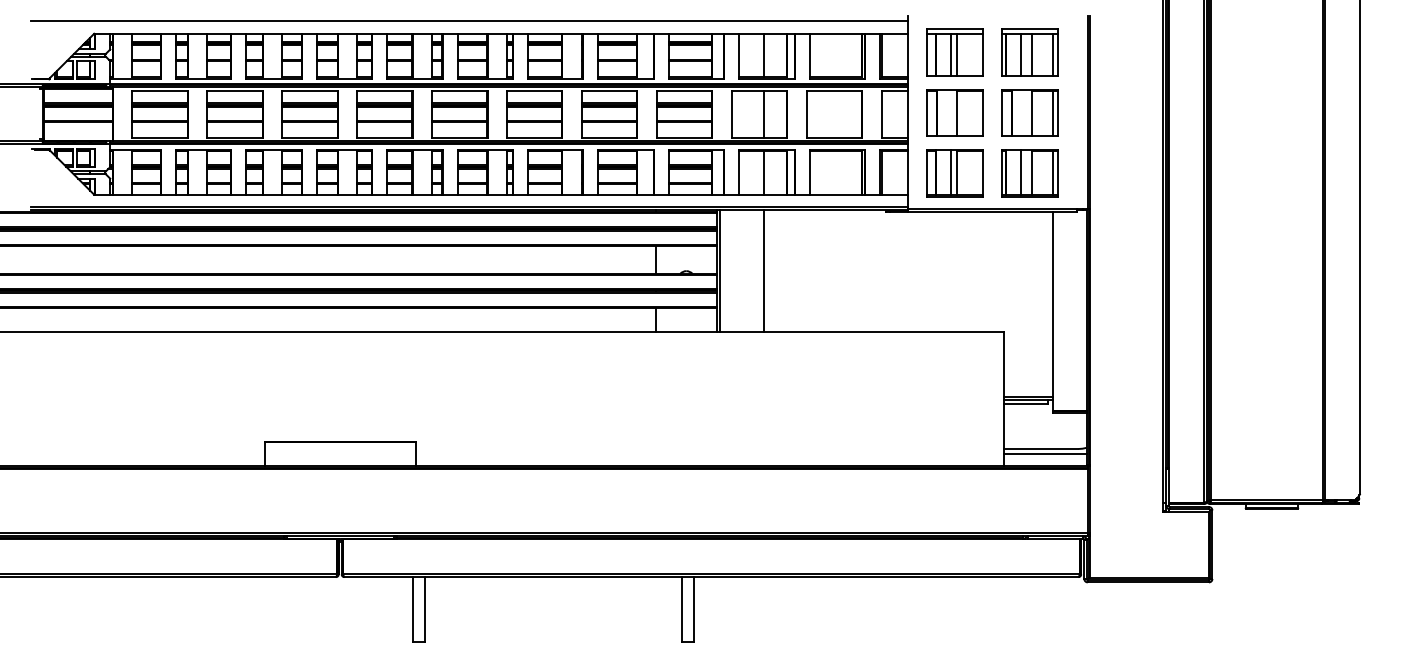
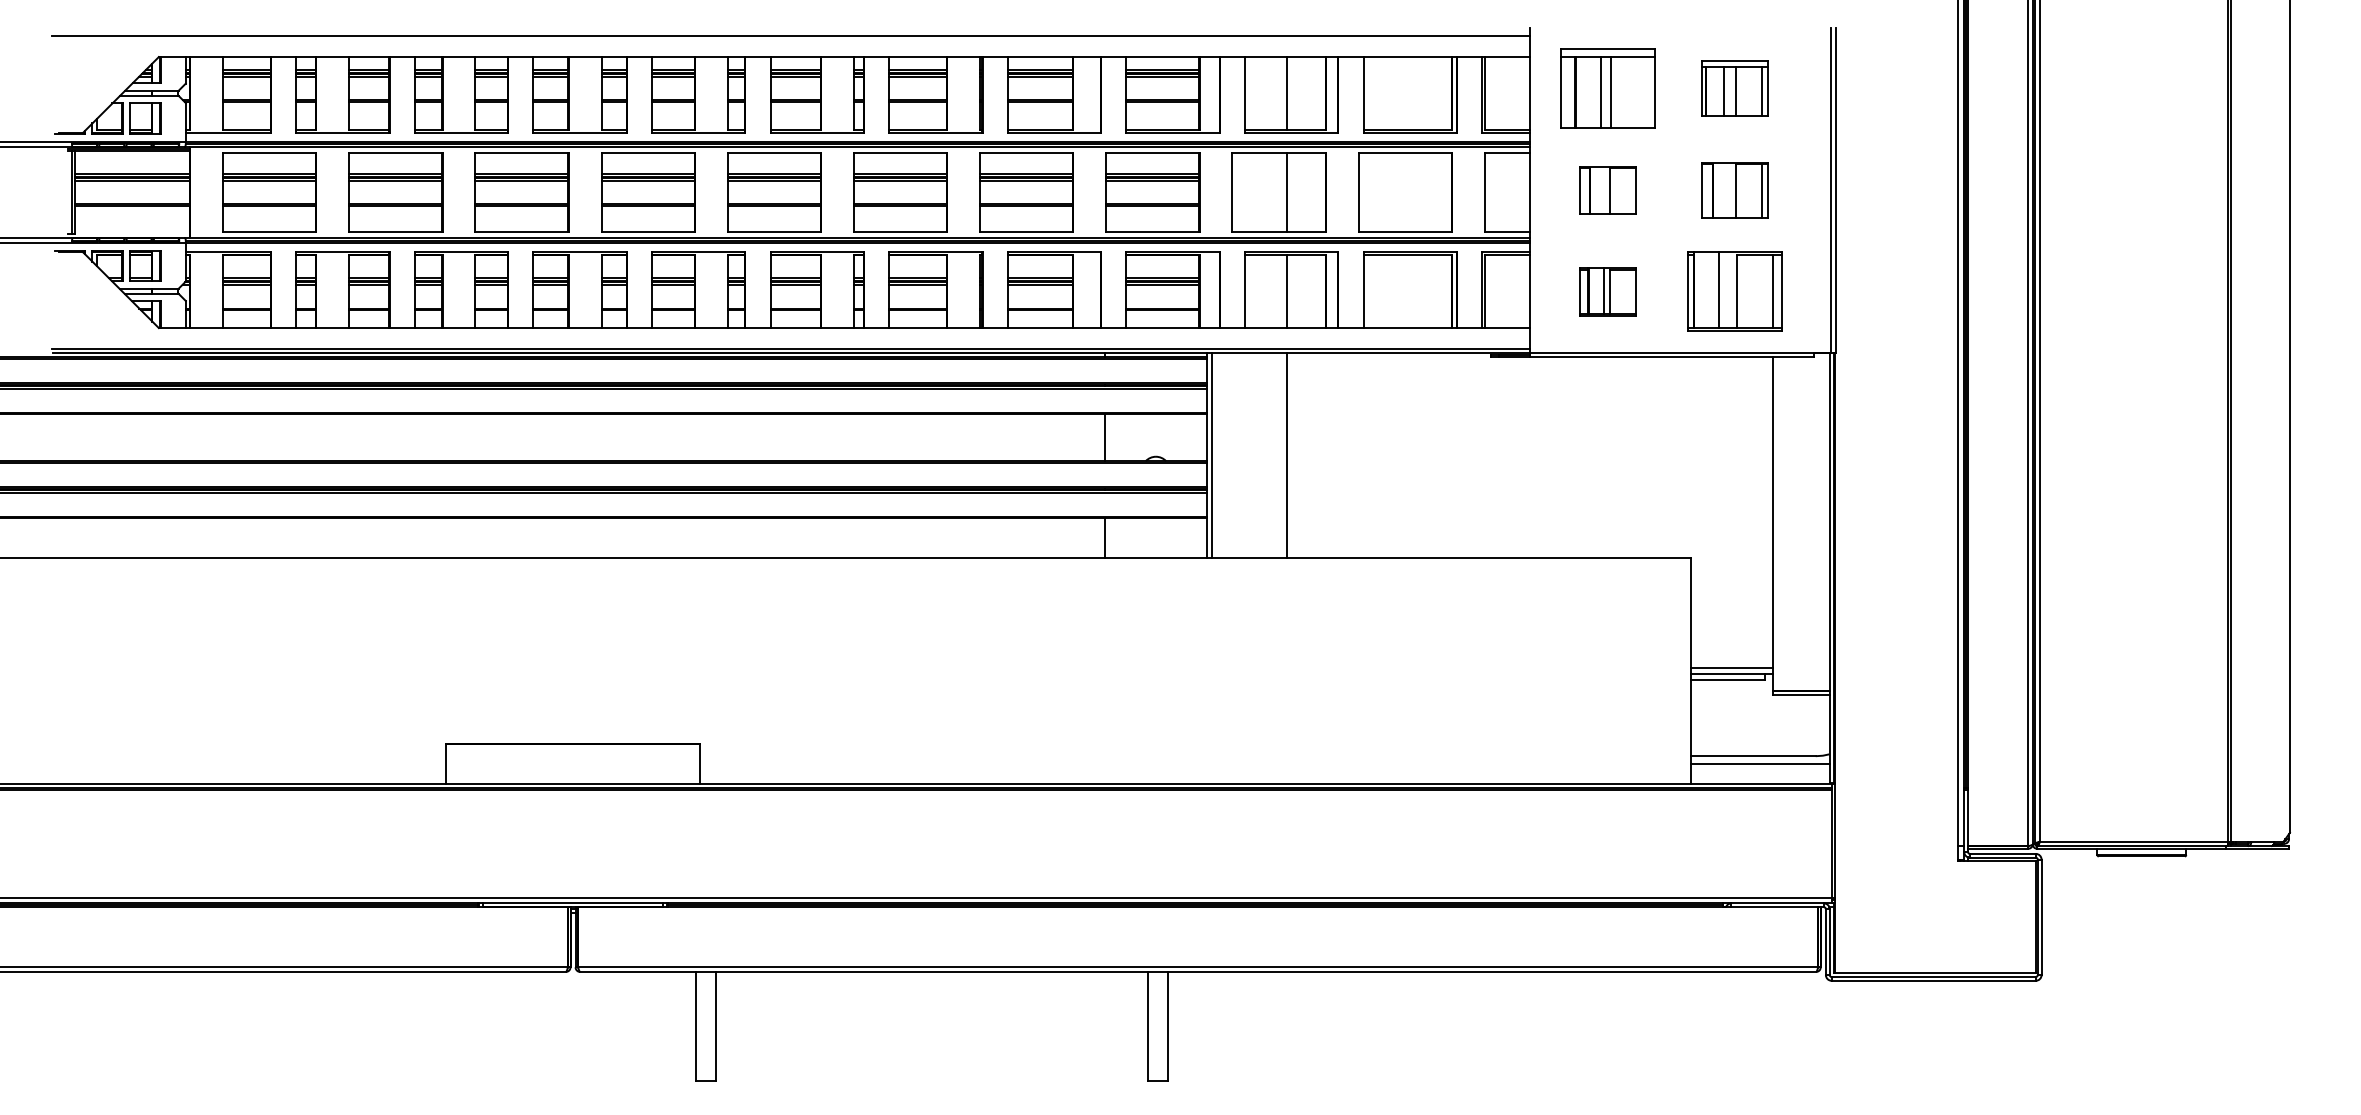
part: (1029, 52) -> (1733, 88), size x0.7
part: (954, 112) -> (1607, 189), size x0.6
part: (1029, 112) -> (1733, 189), size x0.7
part: (954, 173) -> (1607, 292), size x0.6

